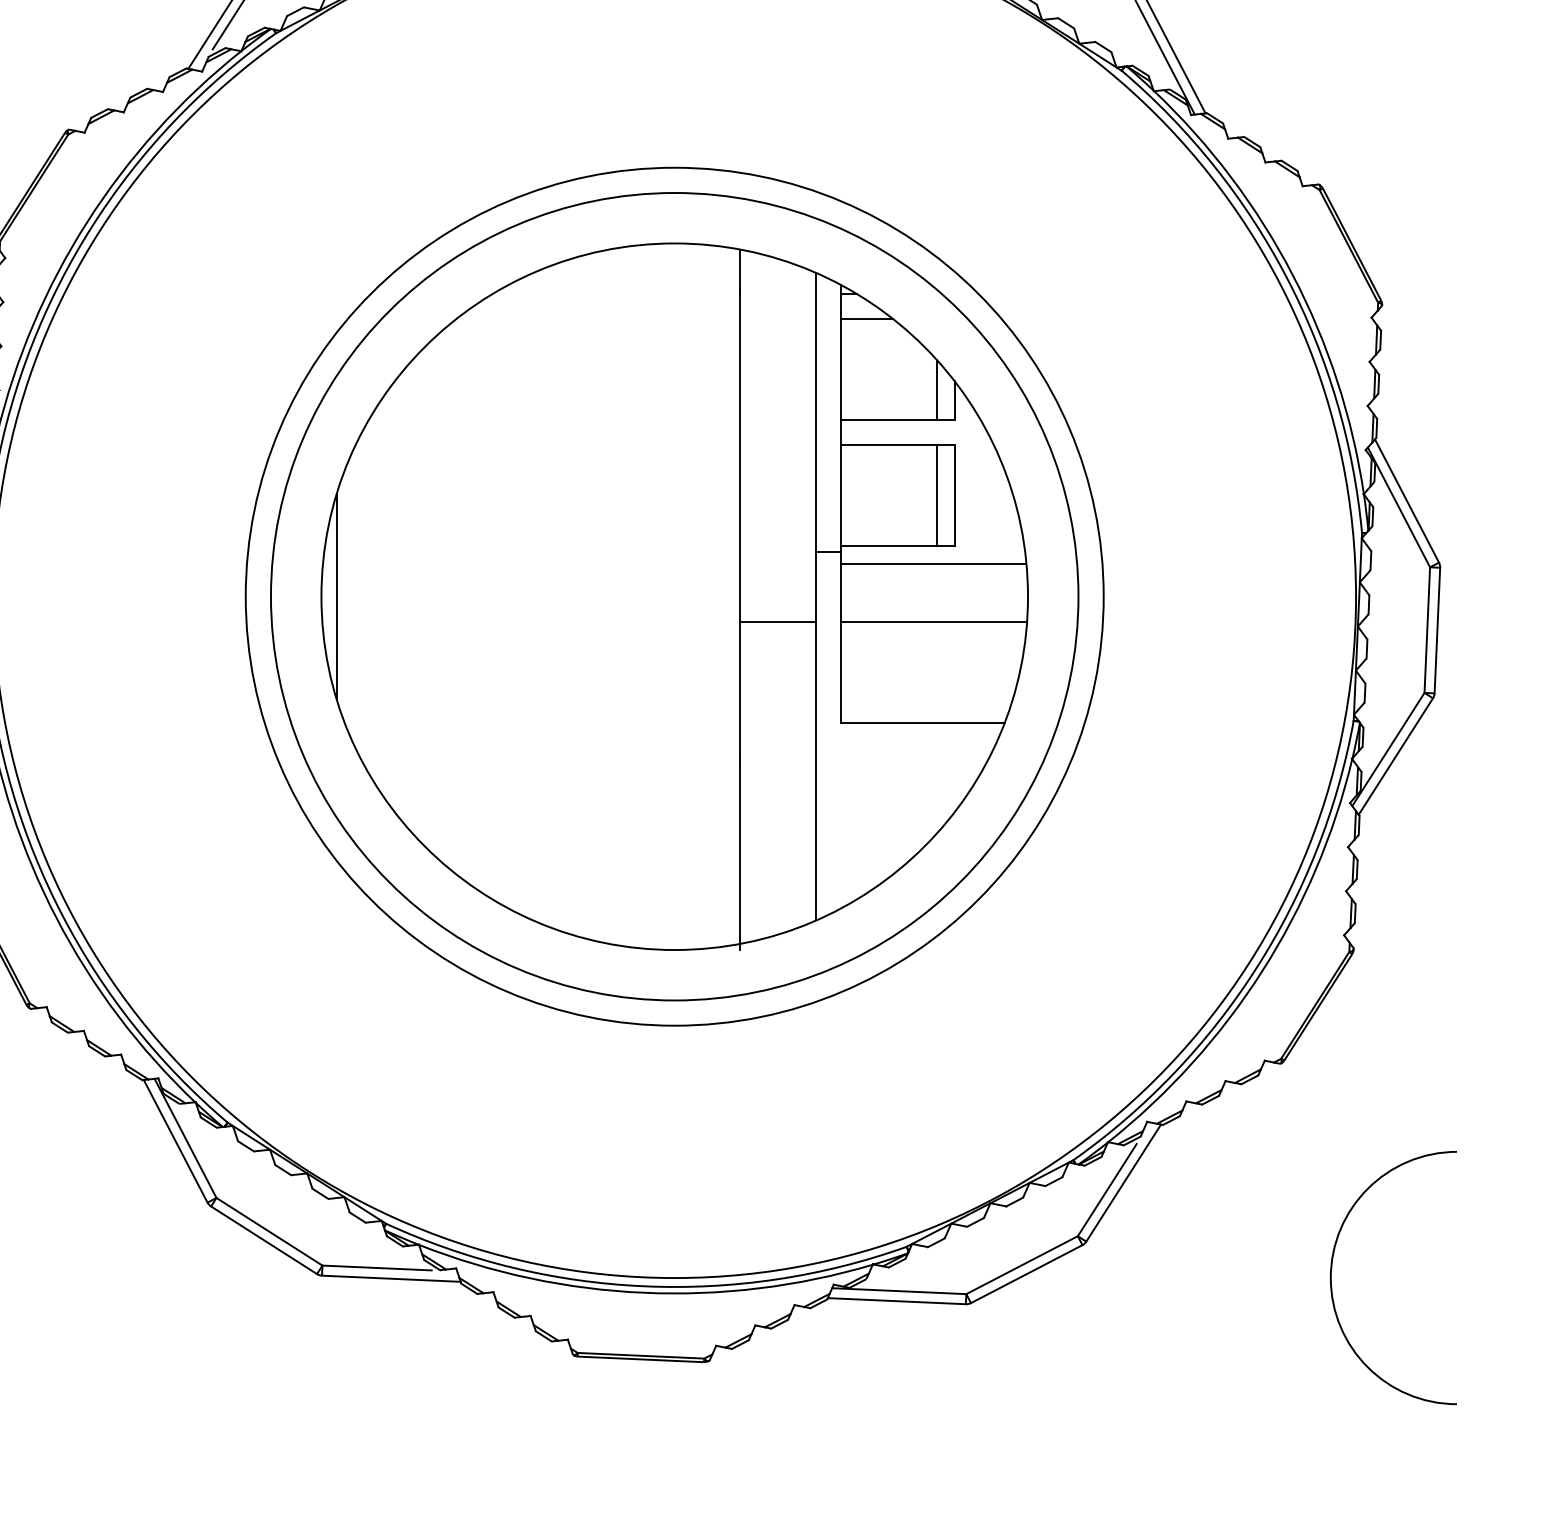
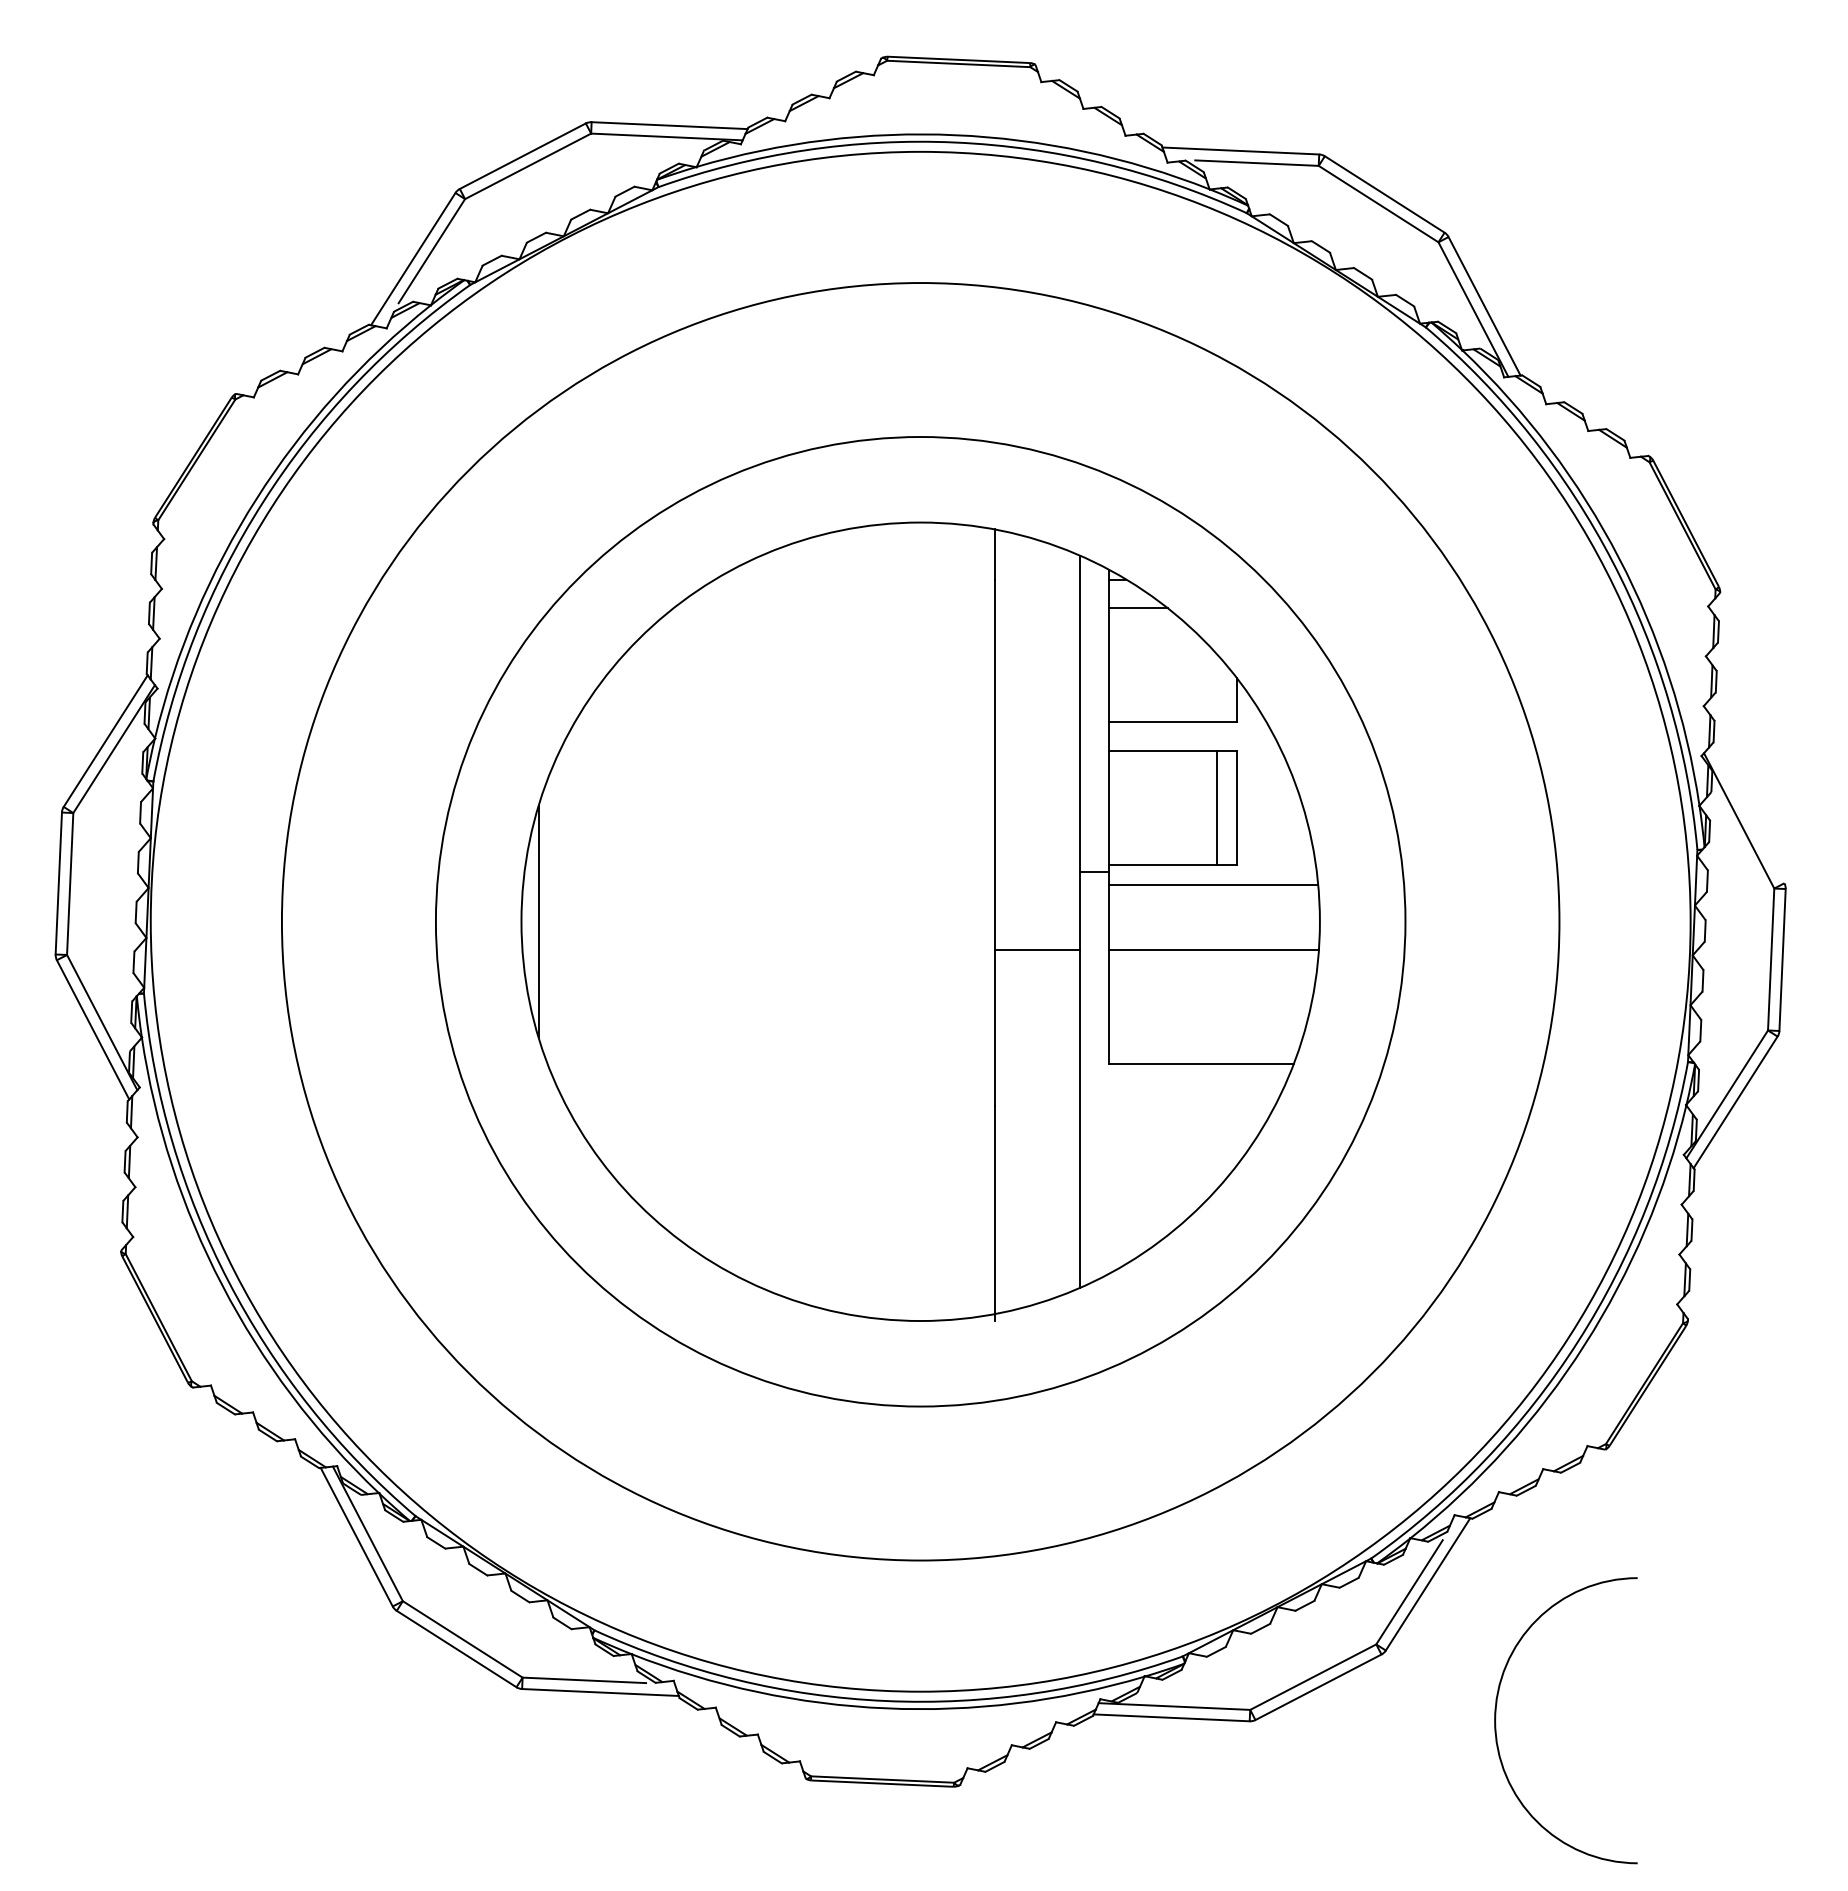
line: (937, 390) -> (1217, 688), removed
line: (1407, 500) -> (1748, 813), removed
circle: (674, 596) -> (920, 921), size x1.4
arc: (1332, 1276) -> (1496, 1718), moved

